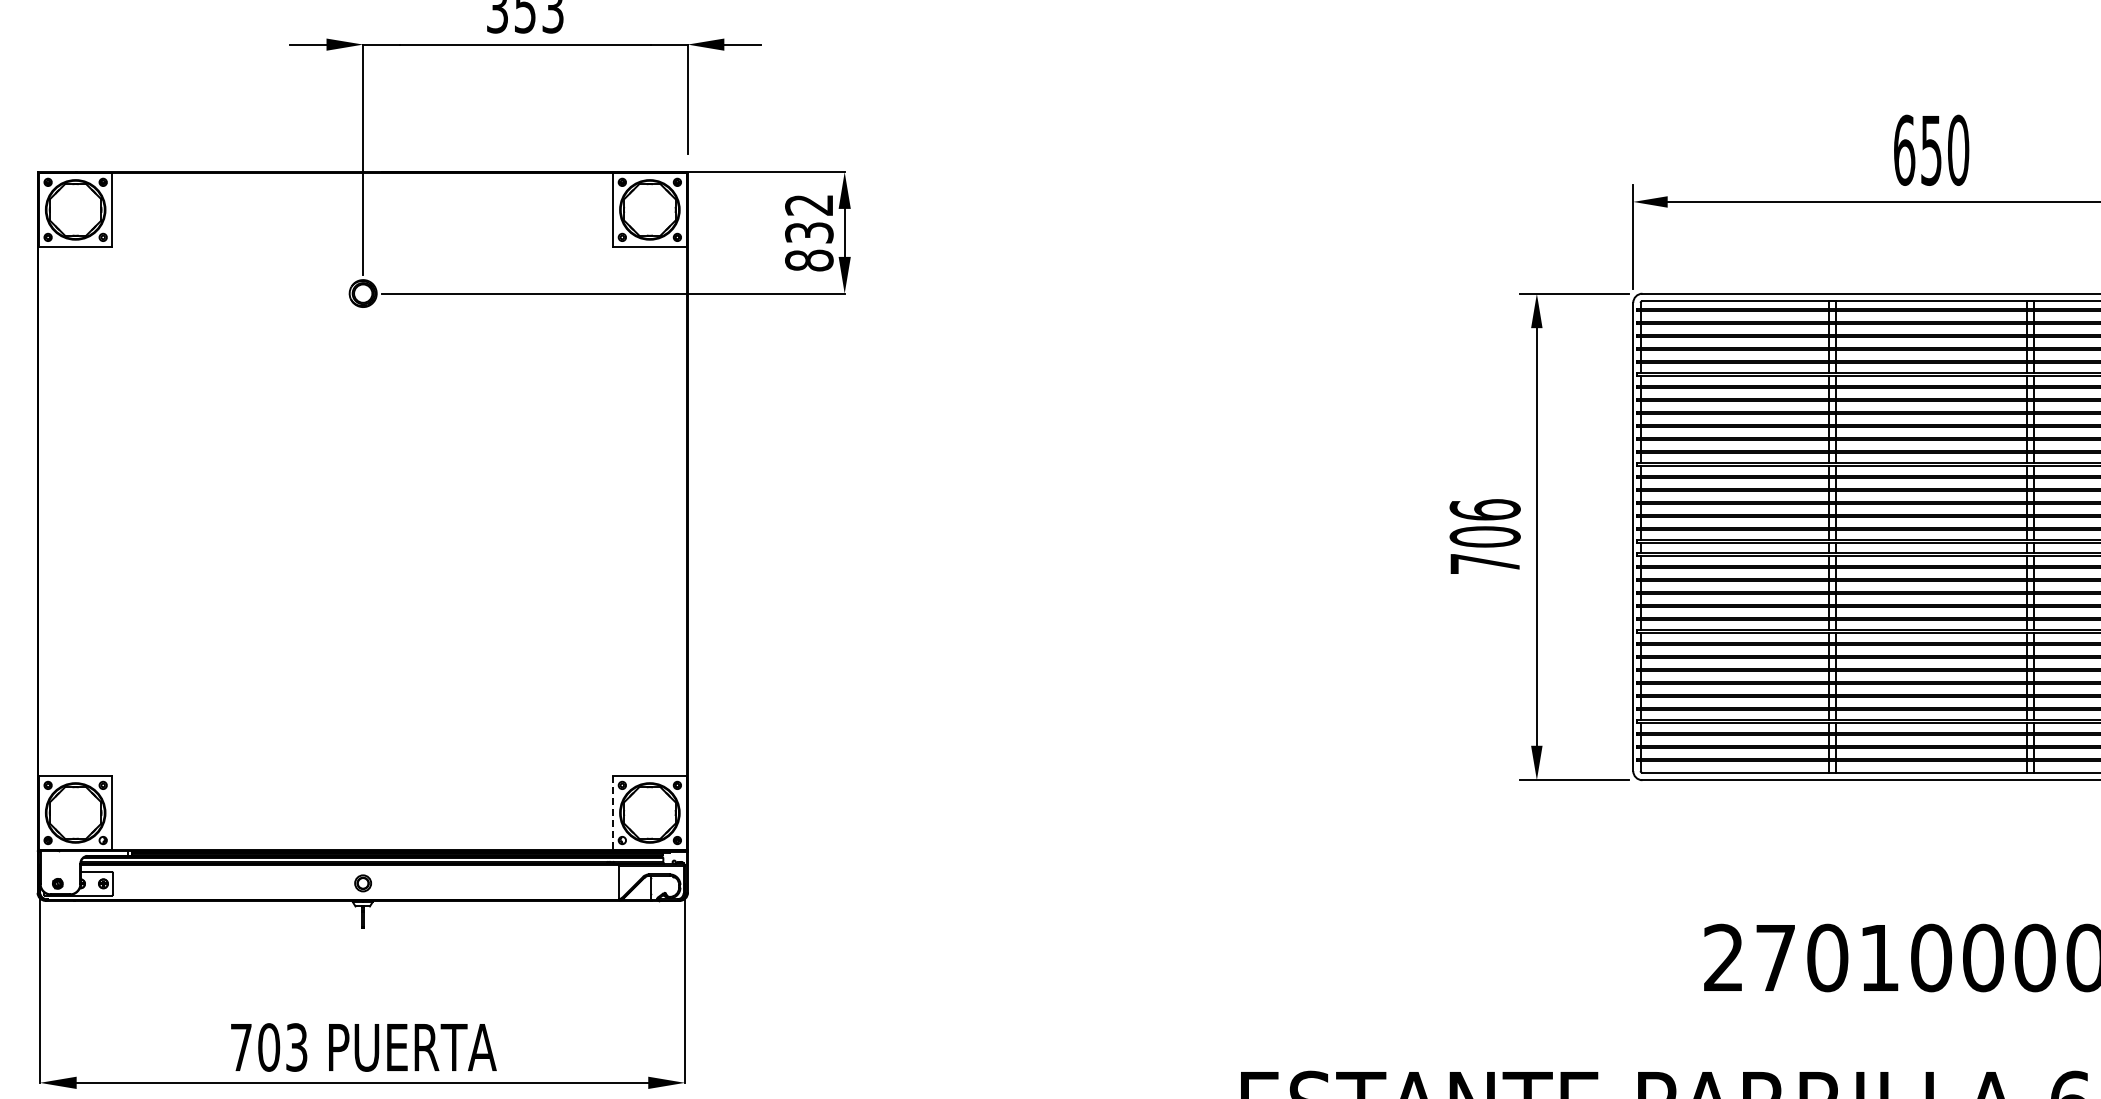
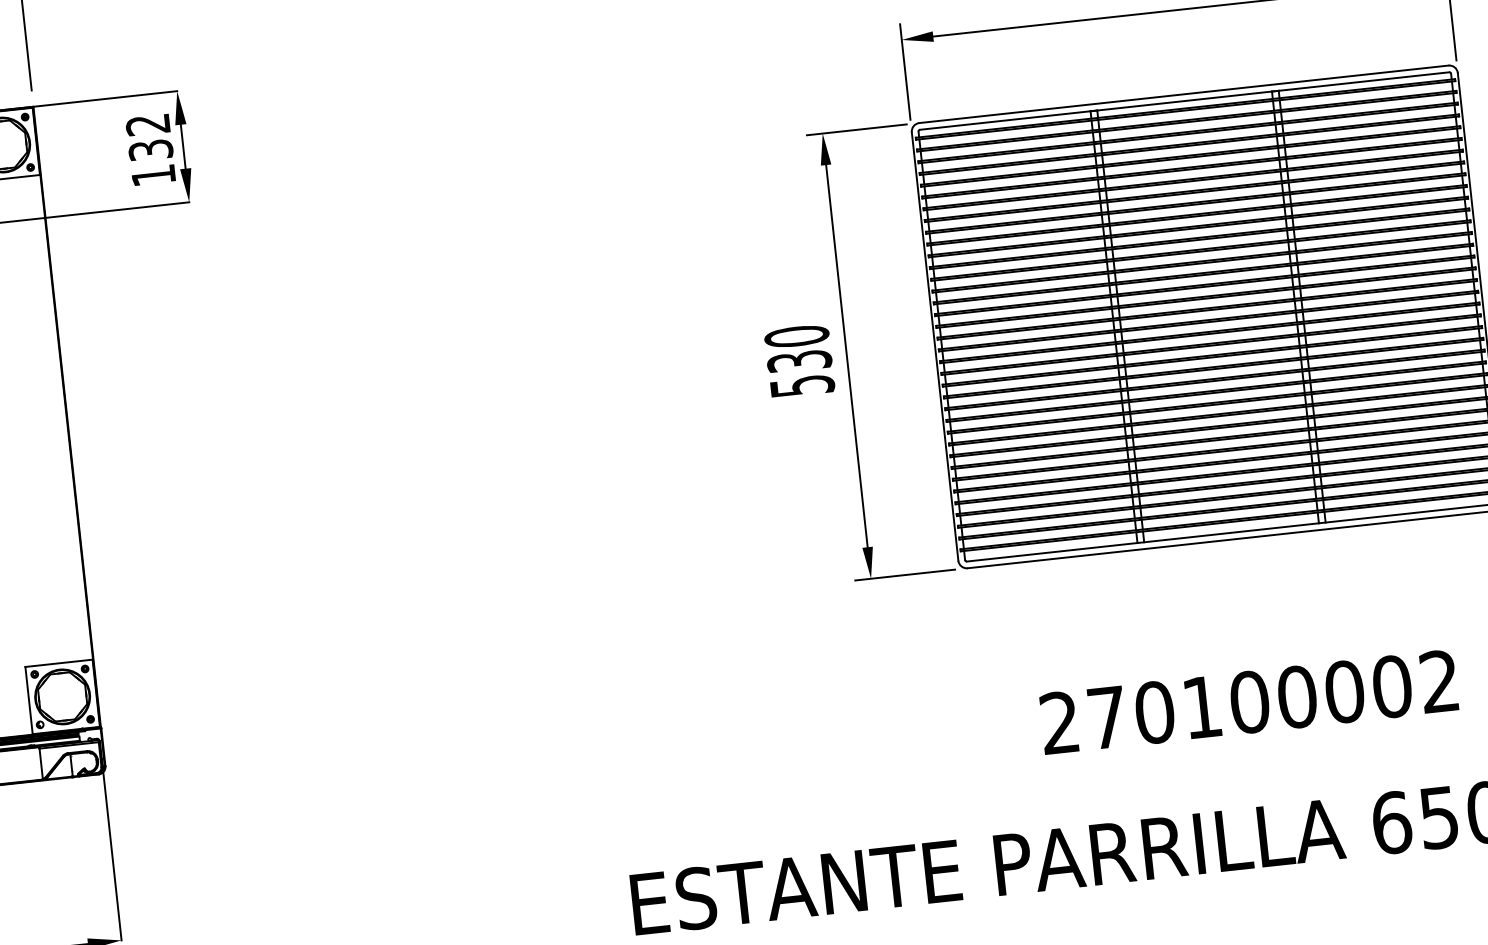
text: (809, 260) -> (153, 175), 832 -> 132
text: (1484, 536) -> (798, 360), 706 -> 530
line: (613, 812) -> (29, 700), dashed -> solid

